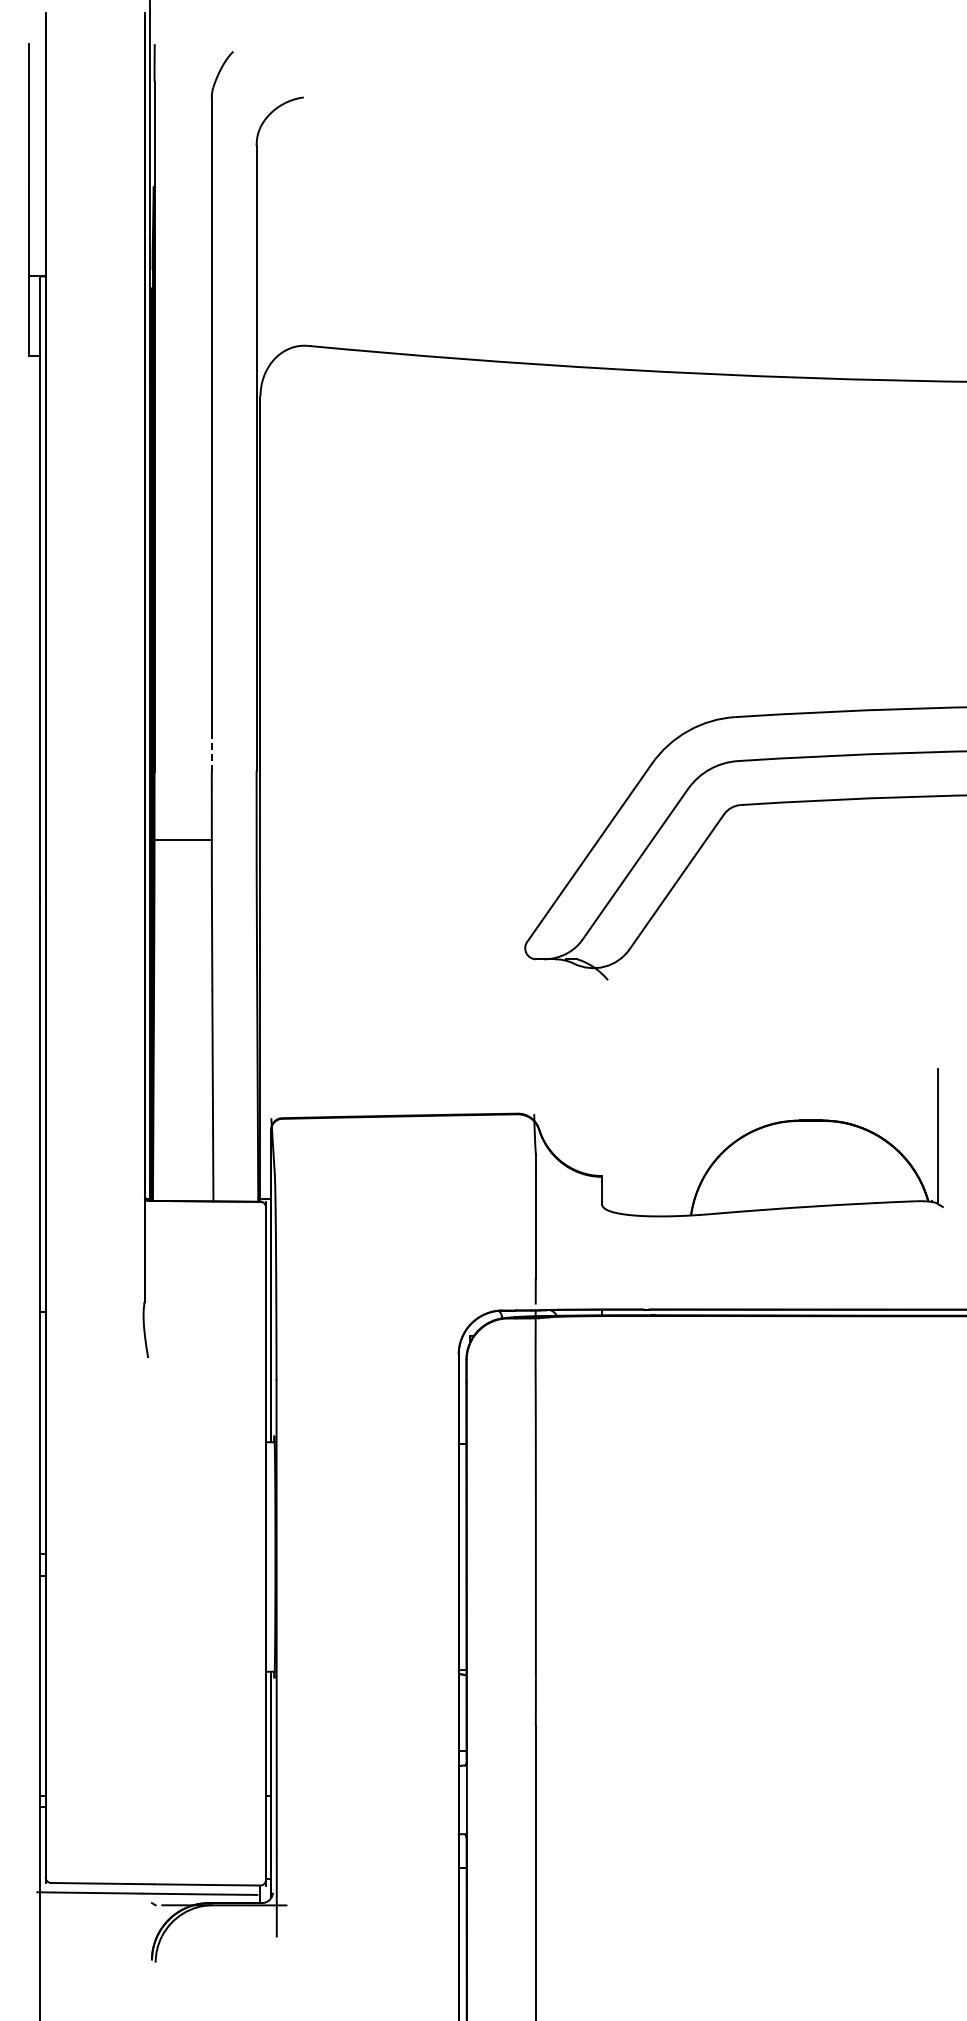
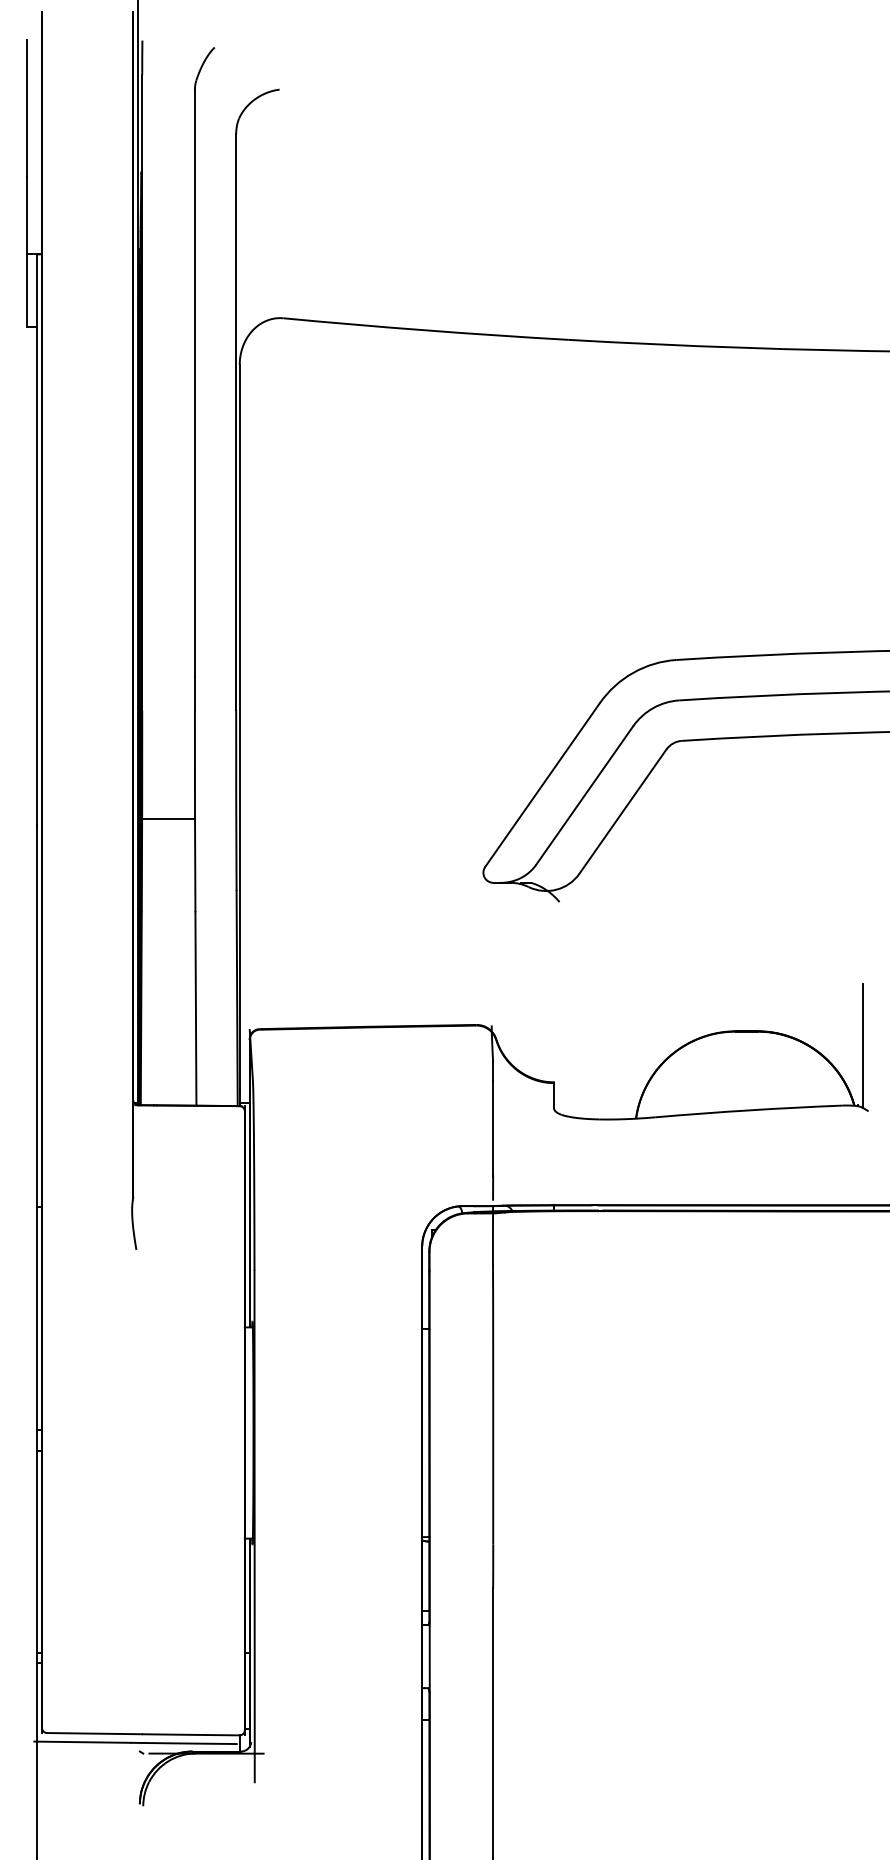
line: (211, 753) -> (194, 693), dashed -> solid
line: (183, 839) -> (168, 818), moved

